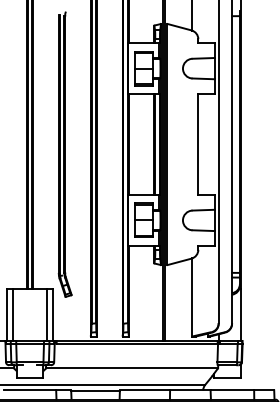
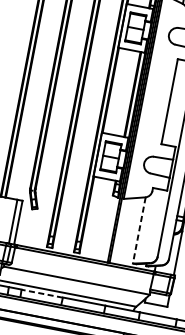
line: (192, 298) -> (139, 231), solid -> dashed
line: (95, 390) -> (42, 293), solid -> dashed

